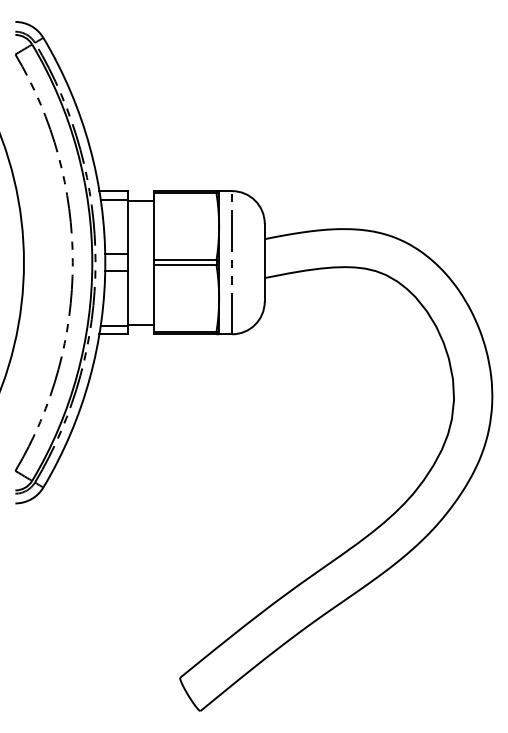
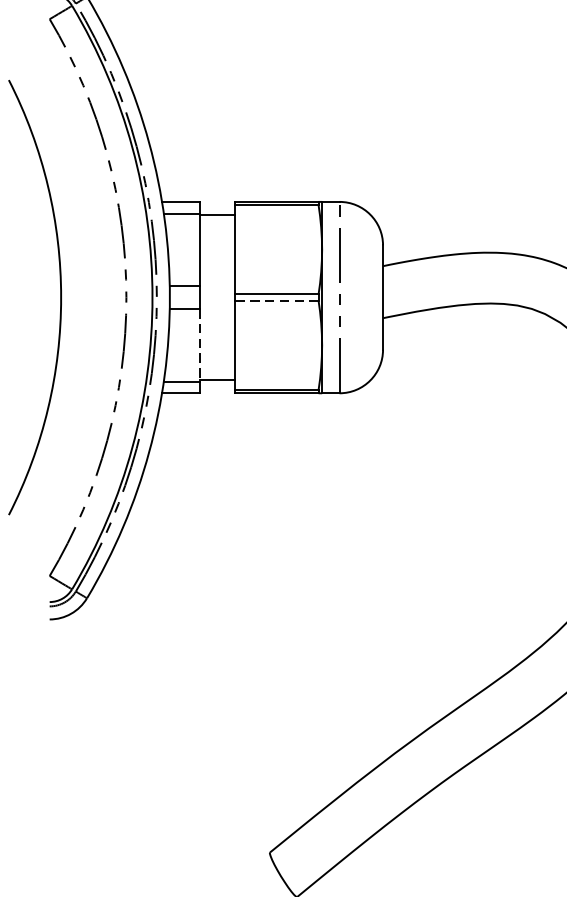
line: (184, 265) -> (275, 301), solid -> dashed
line: (128, 299) -> (200, 346), solid -> dashed

